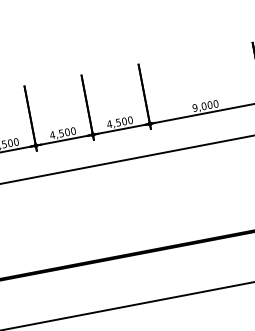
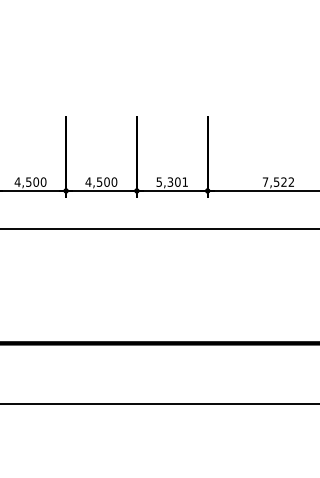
text: (205, 105) -> (278, 181), 9,000 -> 7,522
text: (120, 121) -> (172, 181), 4,500 -> 5,301

